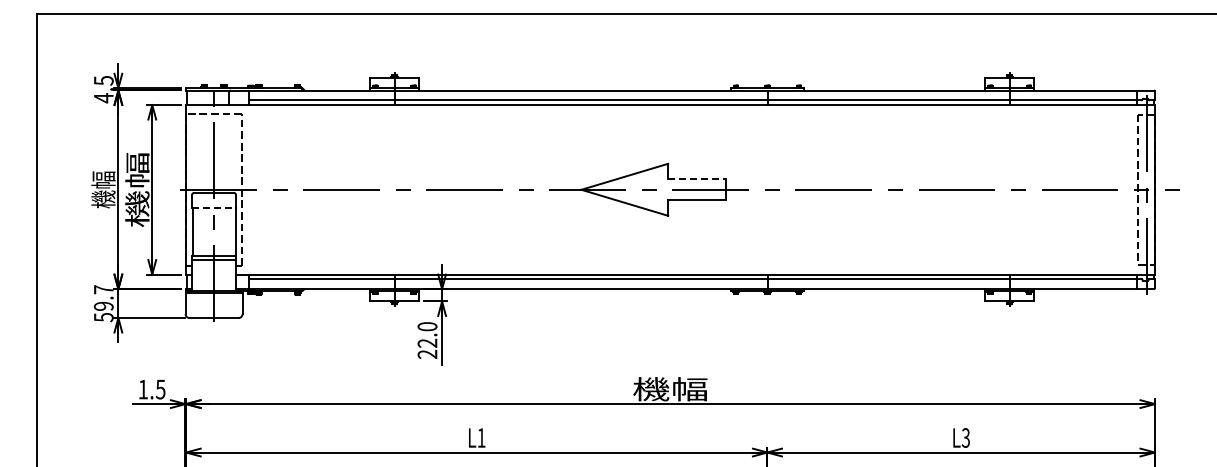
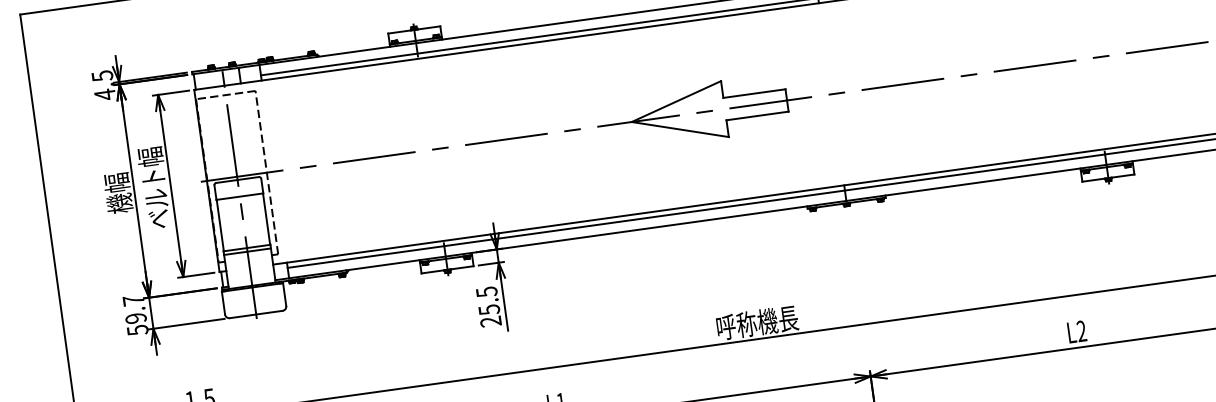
line: (697, 179) -> (754, 93), dashed -> solid
text: (137, 189) -> (154, 187), 機幅 -> ベルト幅
line: (214, 208) -> (240, 196), dashed -> solid
text: (427, 334) -> (487, 300), 22.0 -> 25.5
text: (670, 389) -> (757, 323), 機幅 -> 呼称機長
text: (965, 437) -> (1081, 330), L3 -> L2

